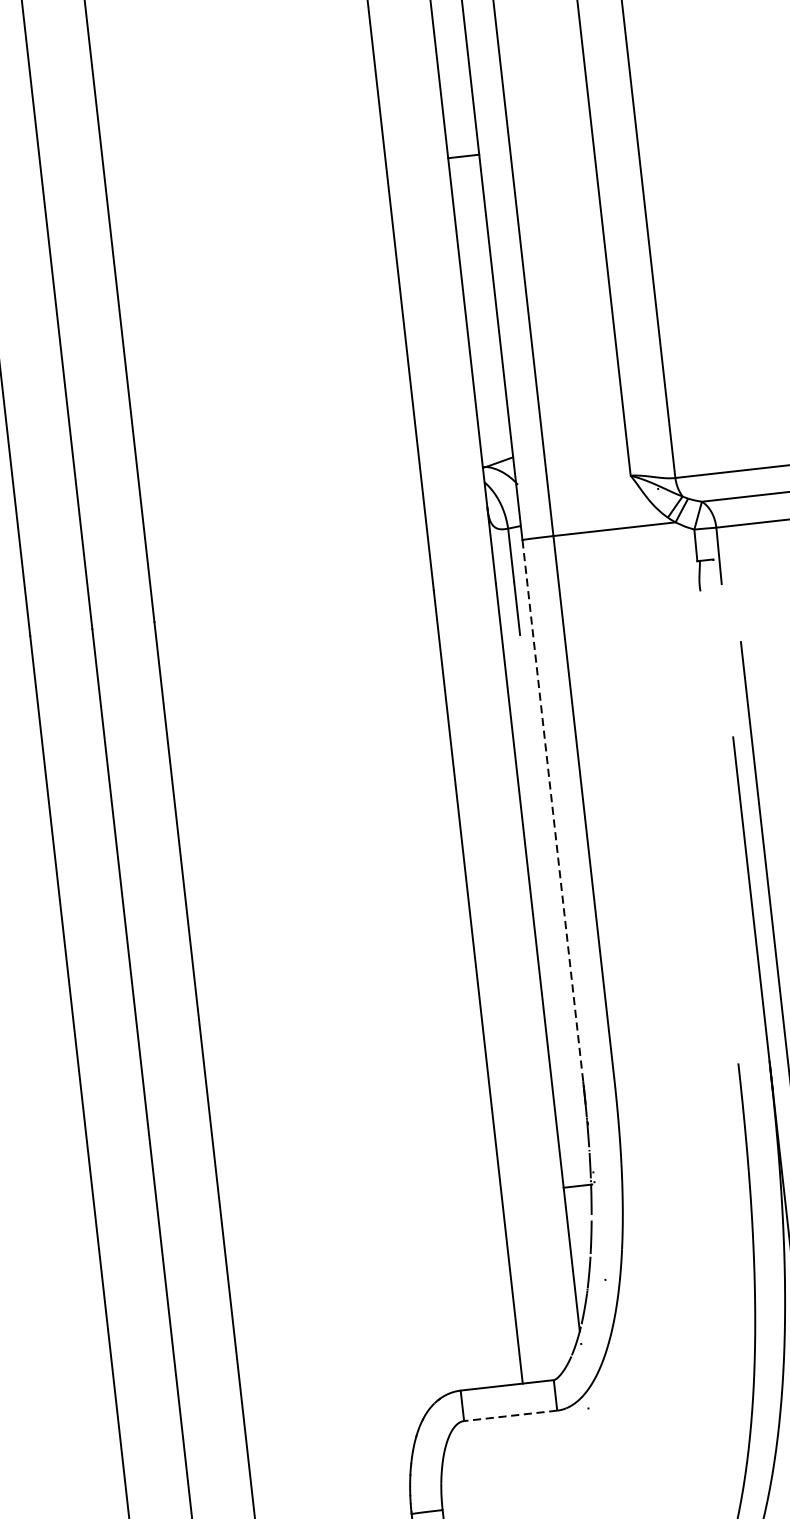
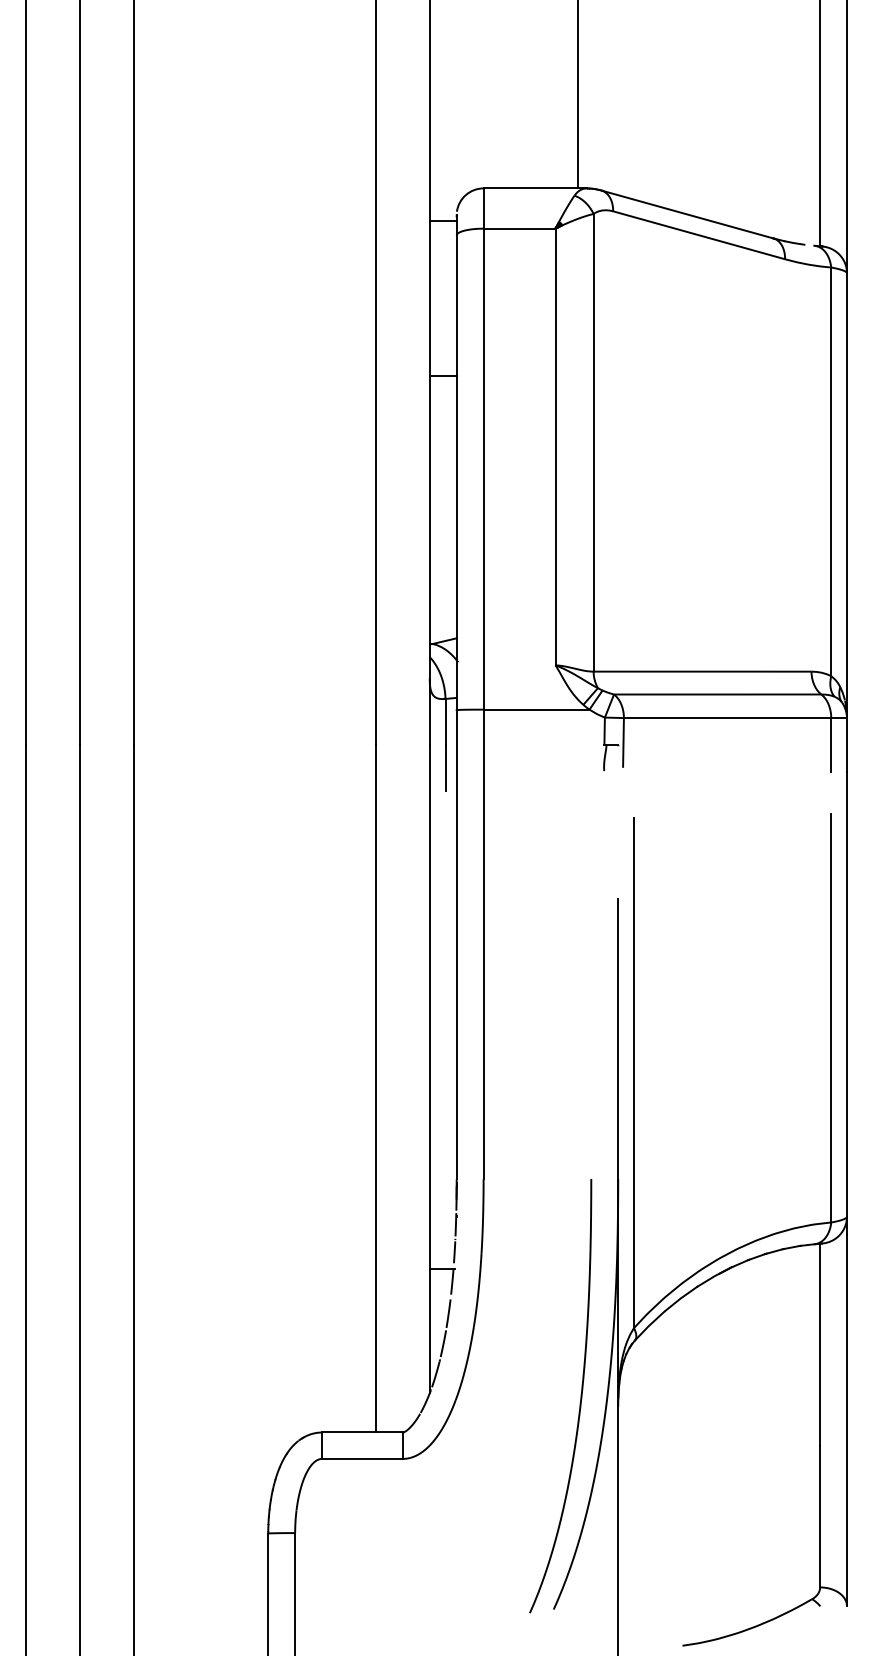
line: (552, 810) -> (456, 944), dashed -> solid
line: (509, 1415) -> (361, 1458), dashed -> solid

